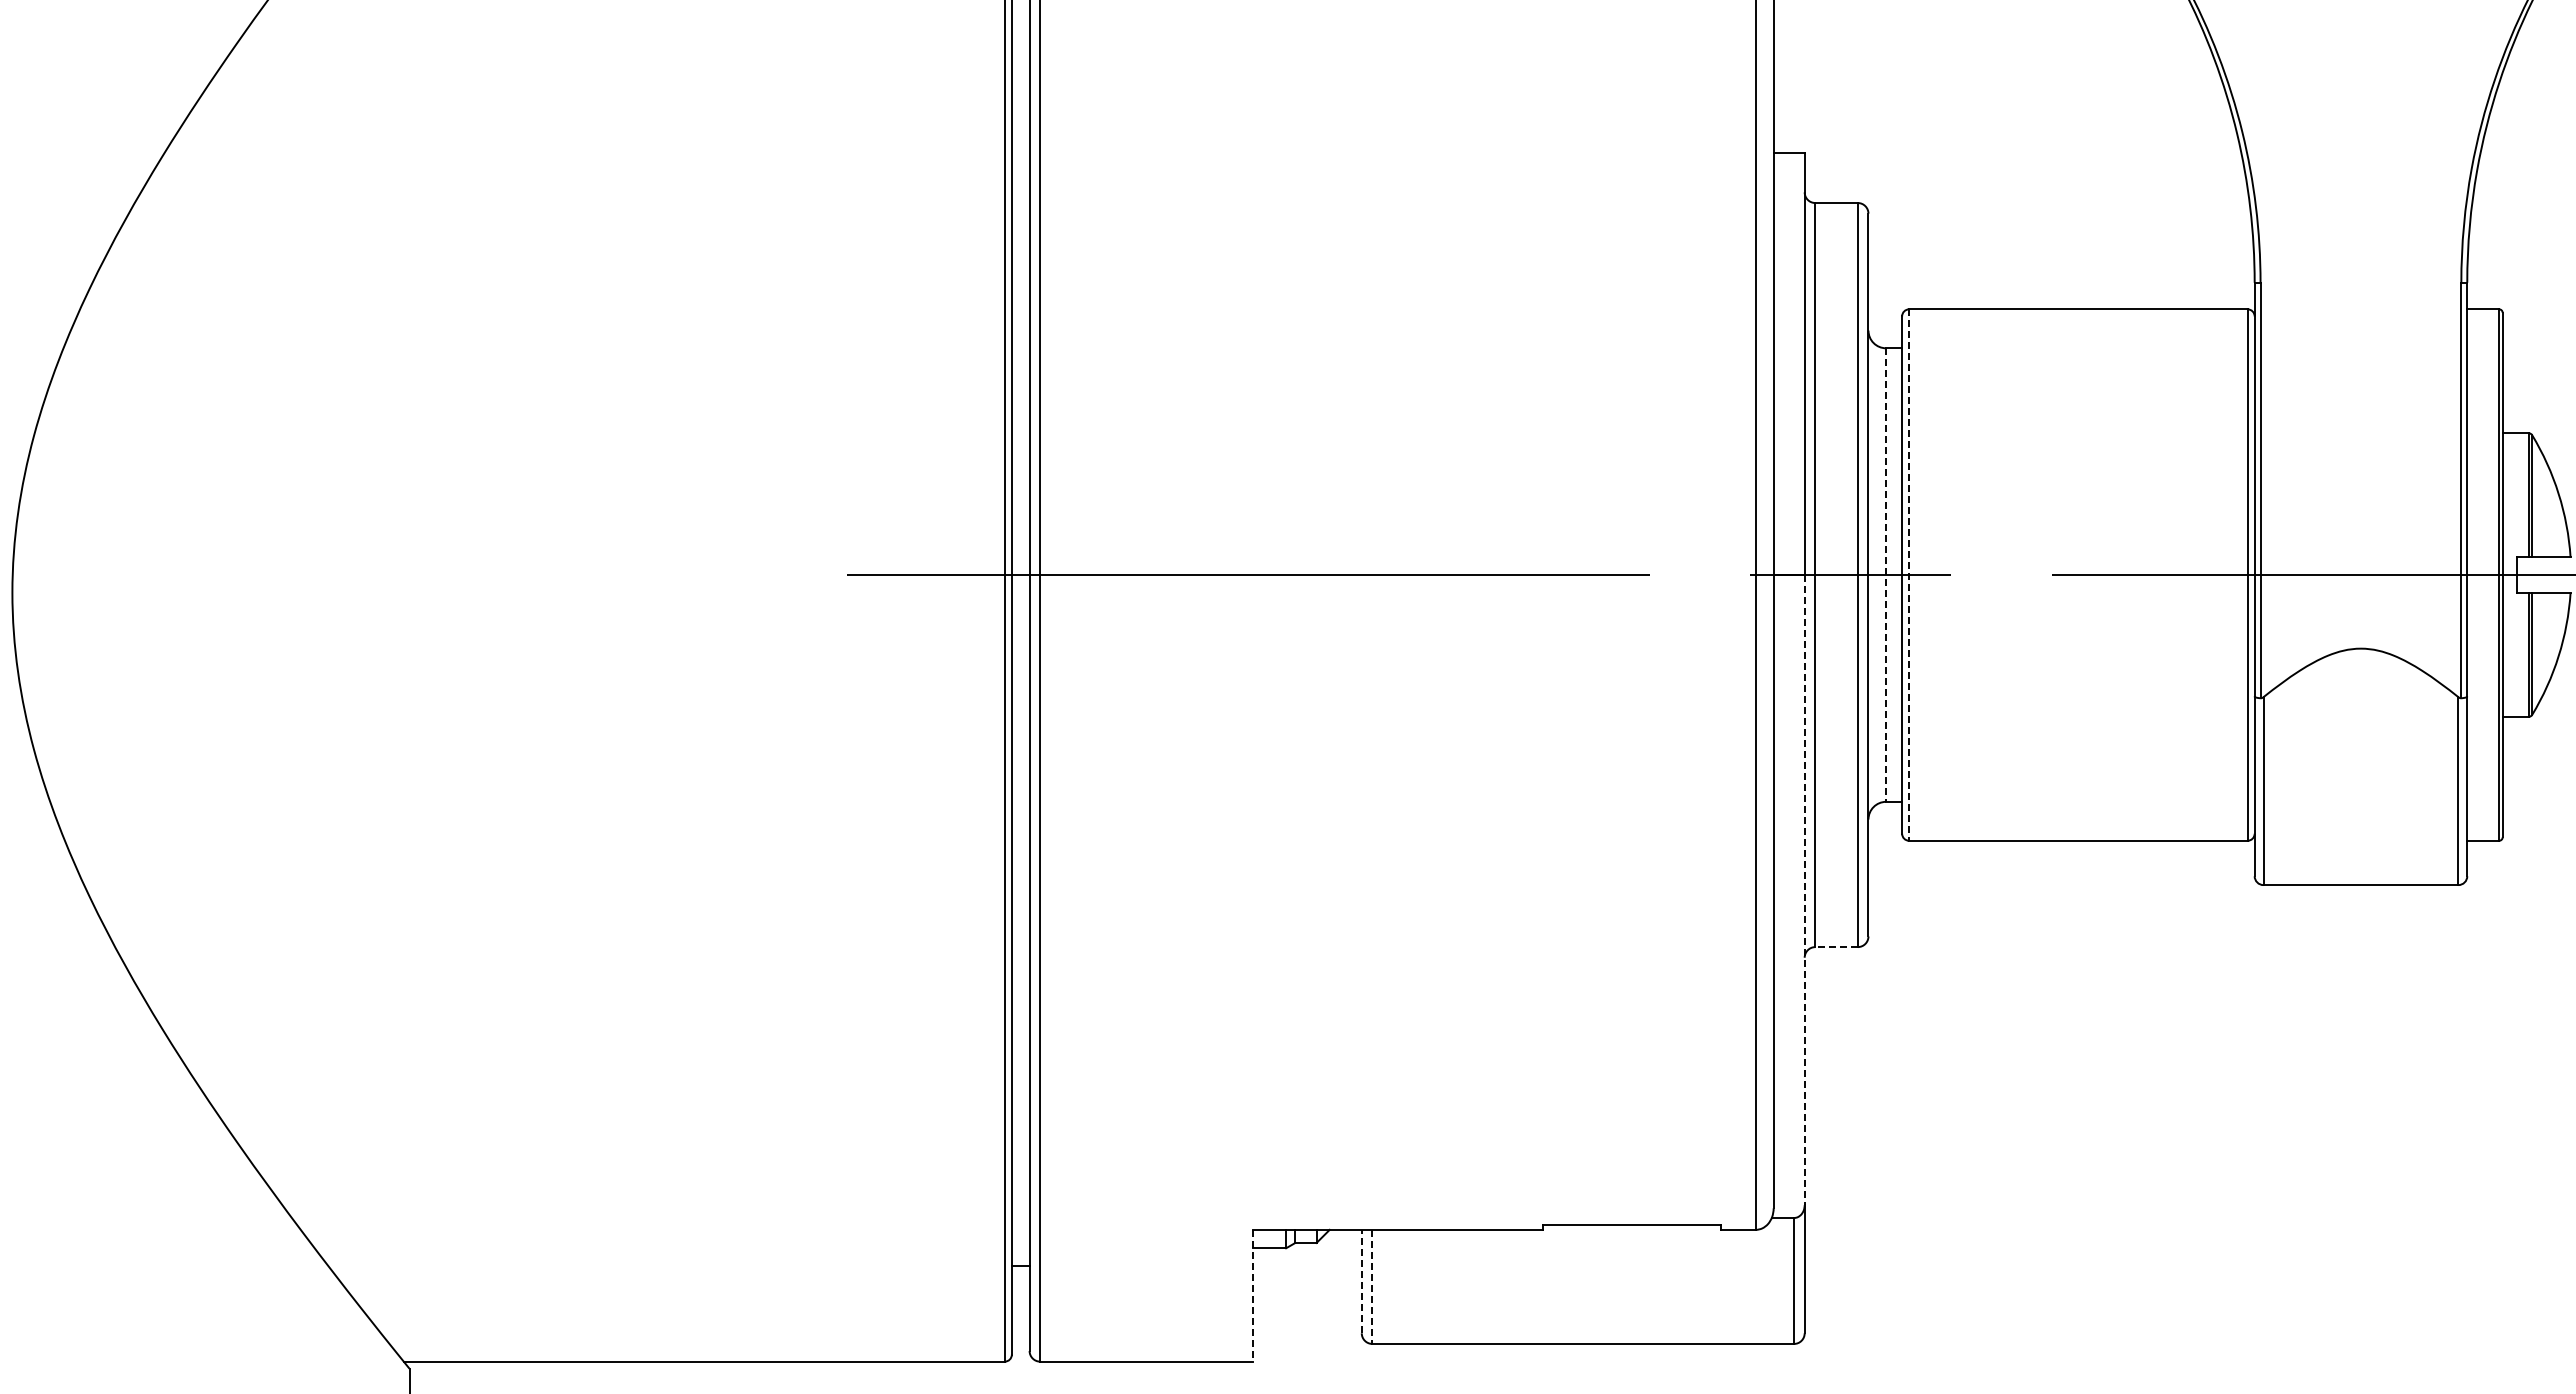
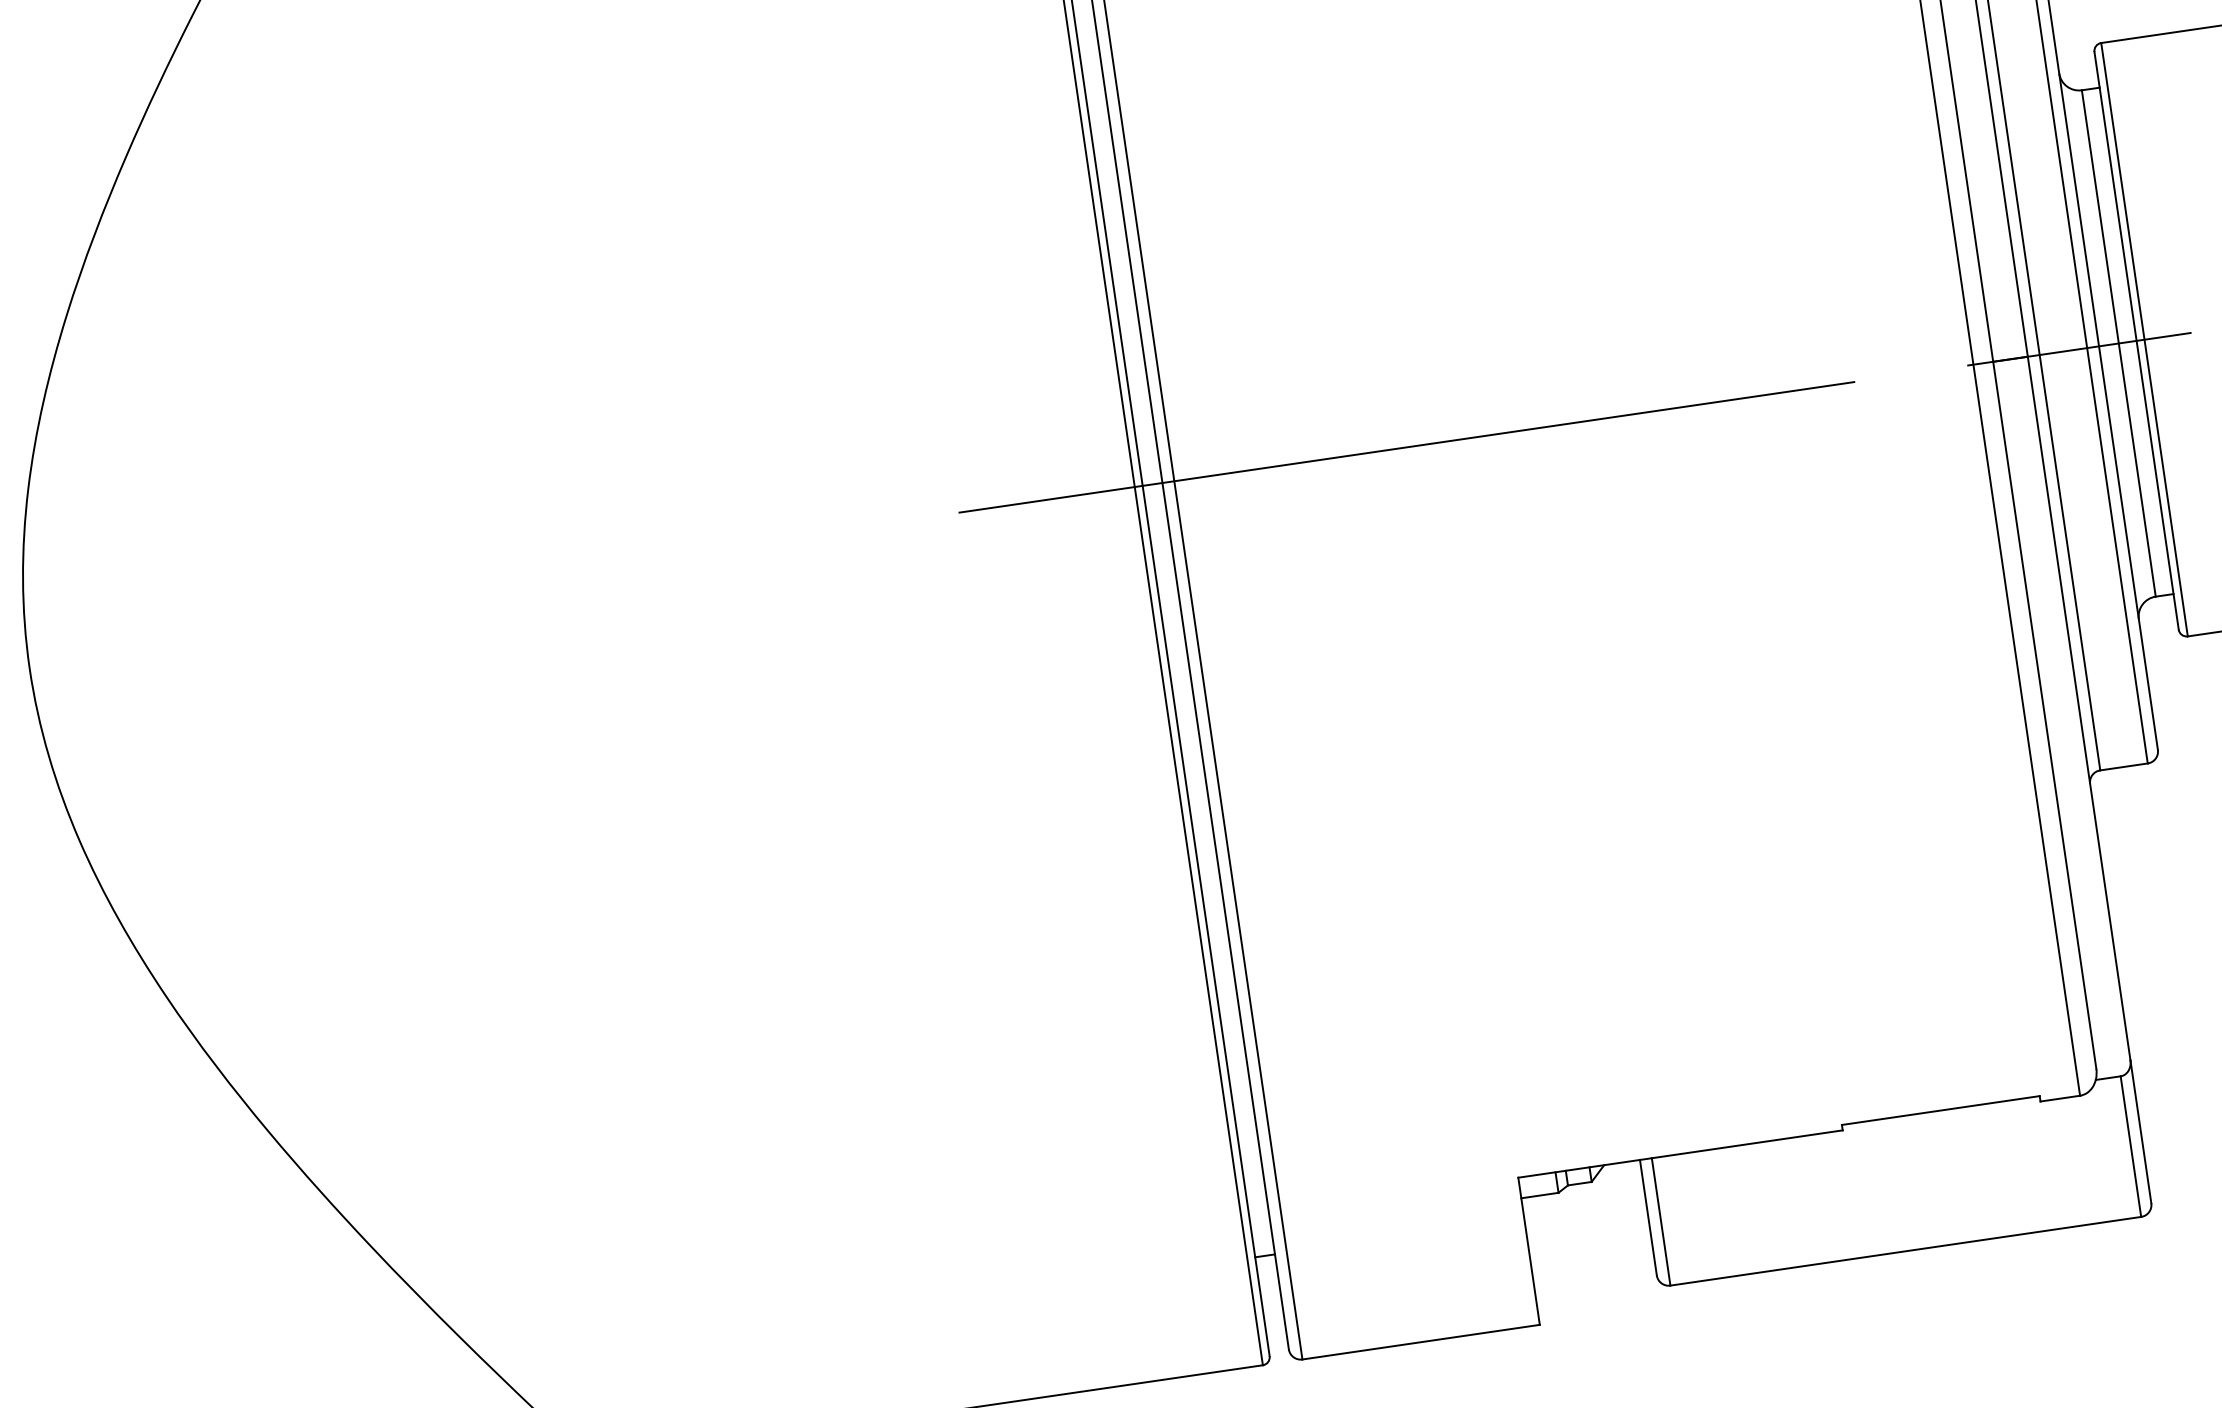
line: (1886, 575) -> (2119, 343), dashed -> solid
line: (1909, 575) -> (2144, 340), dashed -> solid
line: (1804, 890) -> (2078, 708), dashed -> solid
line: (1836, 947) -> (2124, 767), dashed -> solid
line: (1361, 1281) -> (1648, 1217), dashed -> solid
line: (1372, 1287) -> (1661, 1222), dashed -> solid
line: (1252, 1295) -> (1528, 1251), dashed -> solid

